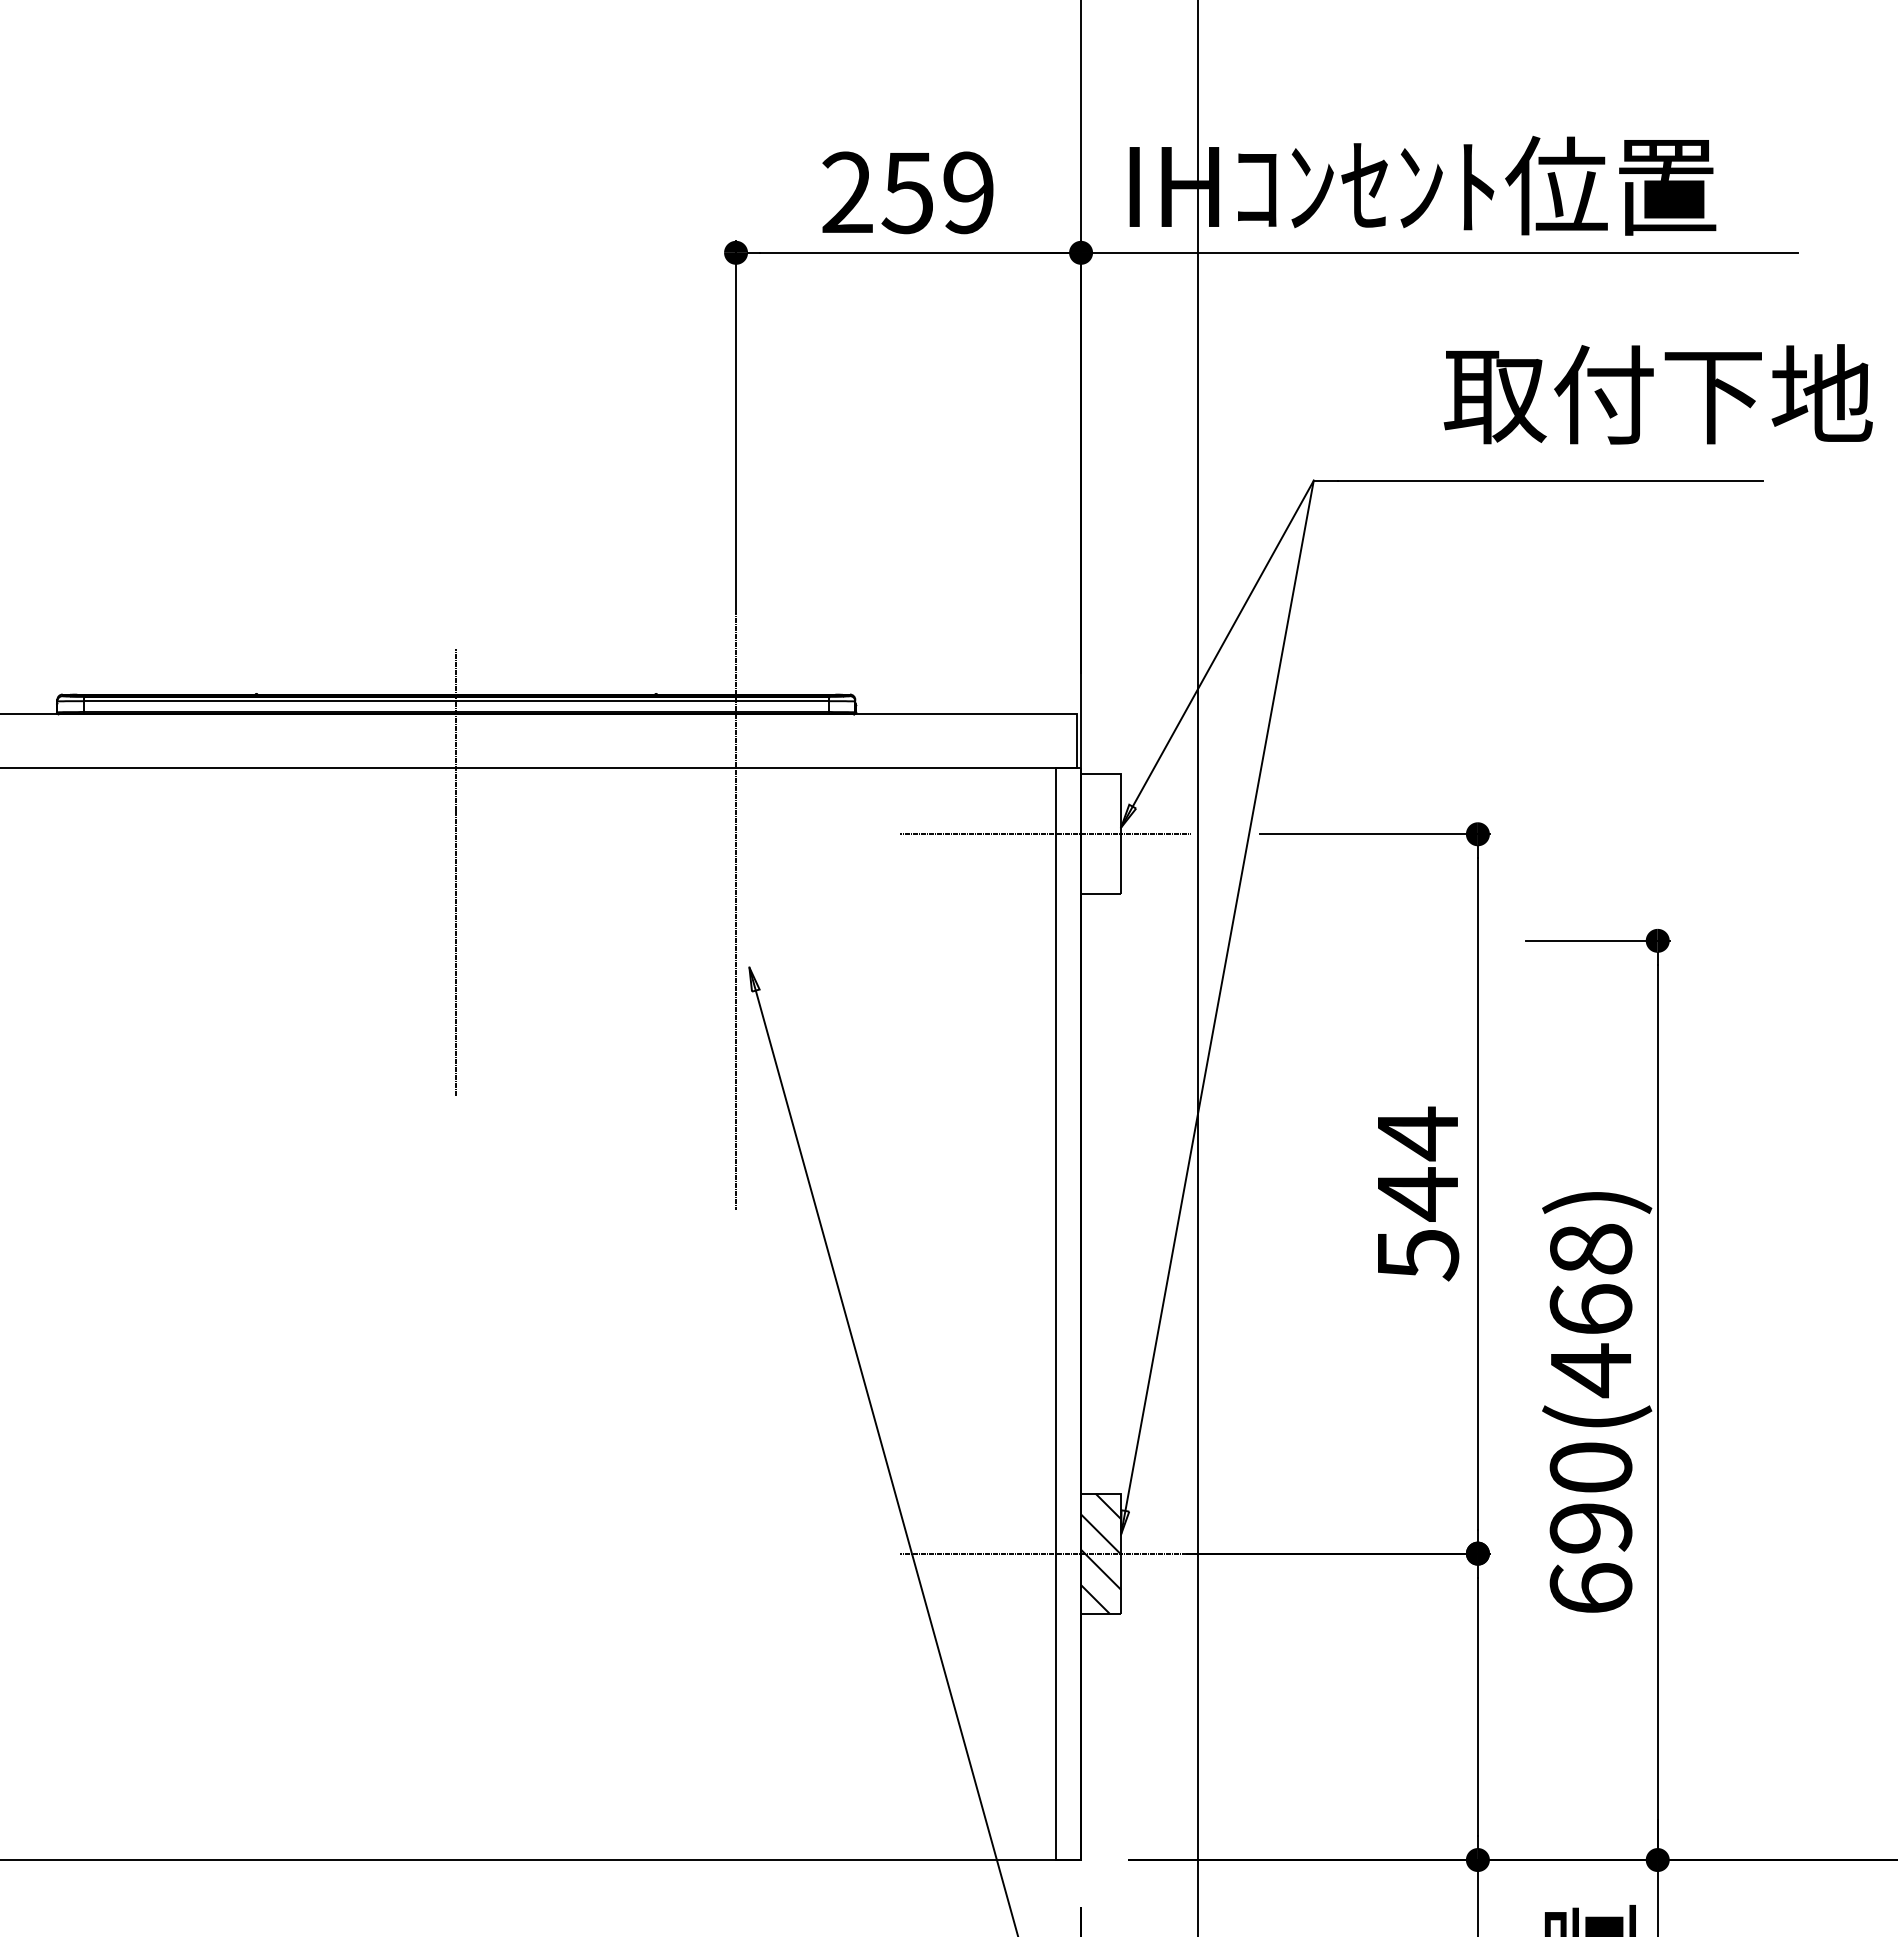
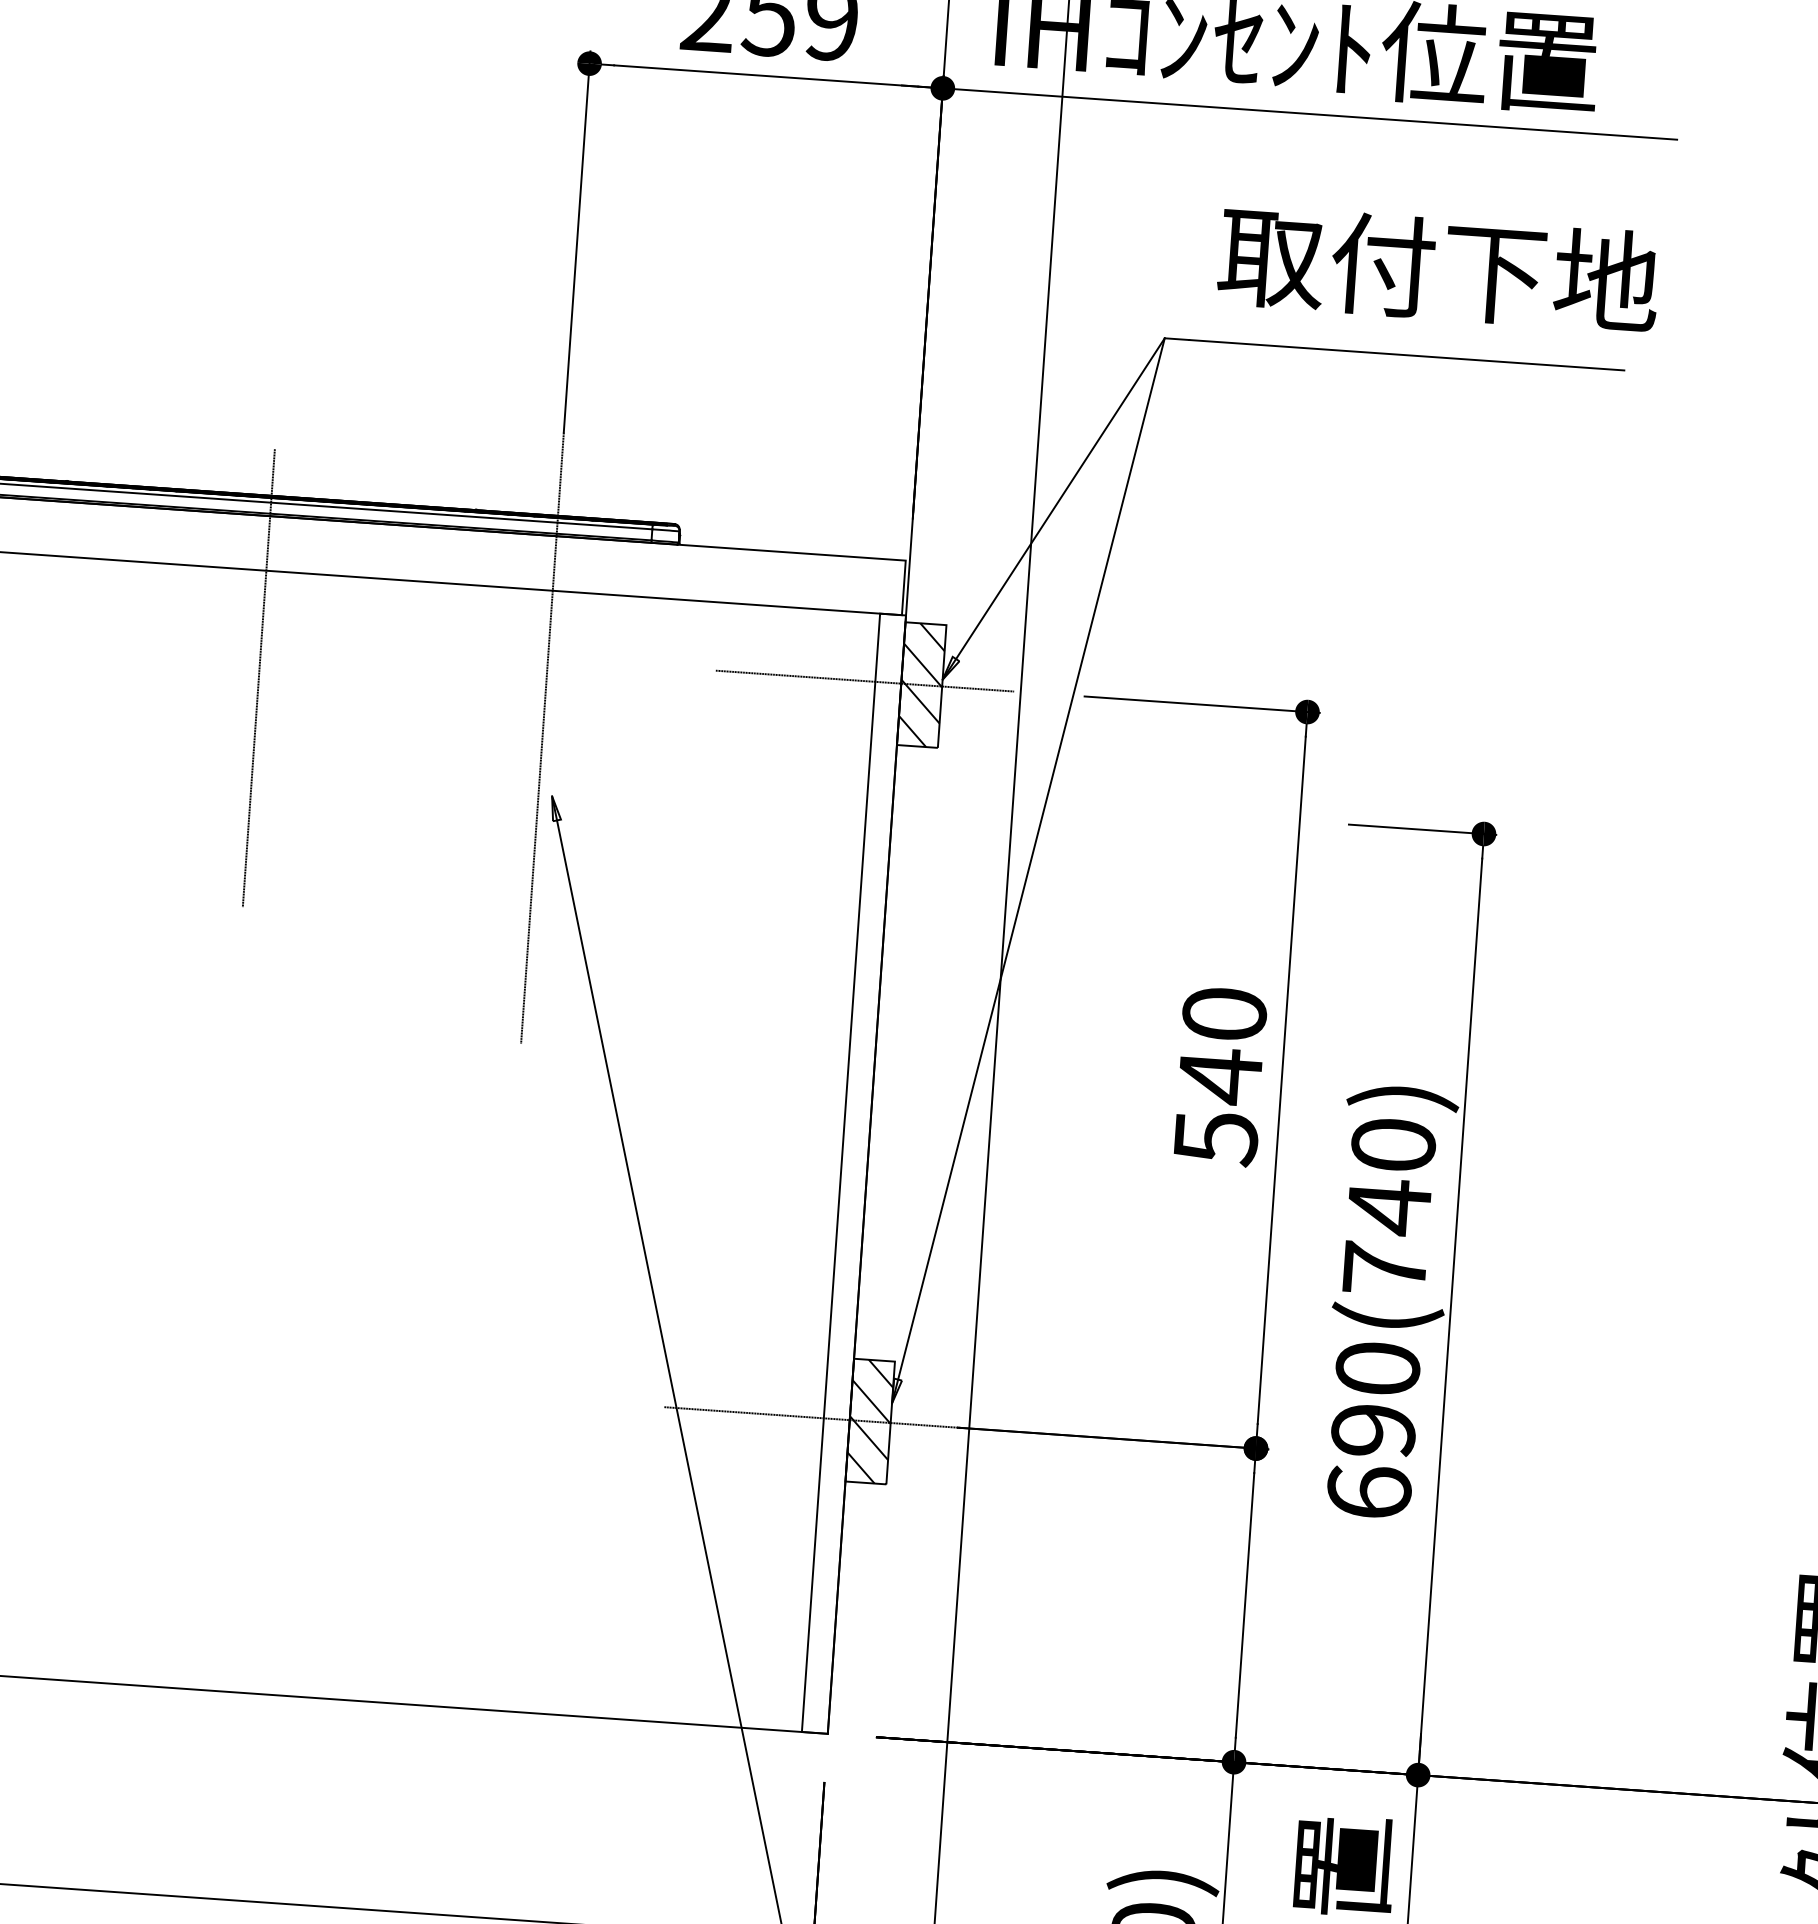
text: (1657, 394) -> (1437, 268), moved
hatch: (1101, 834) -> (922, 685), added
text: (1417, 1133) -> (1224, 1014), 544 -> 540
text: (1590, 1311) -> (1388, 1208), 690(468) -> 690(740)

